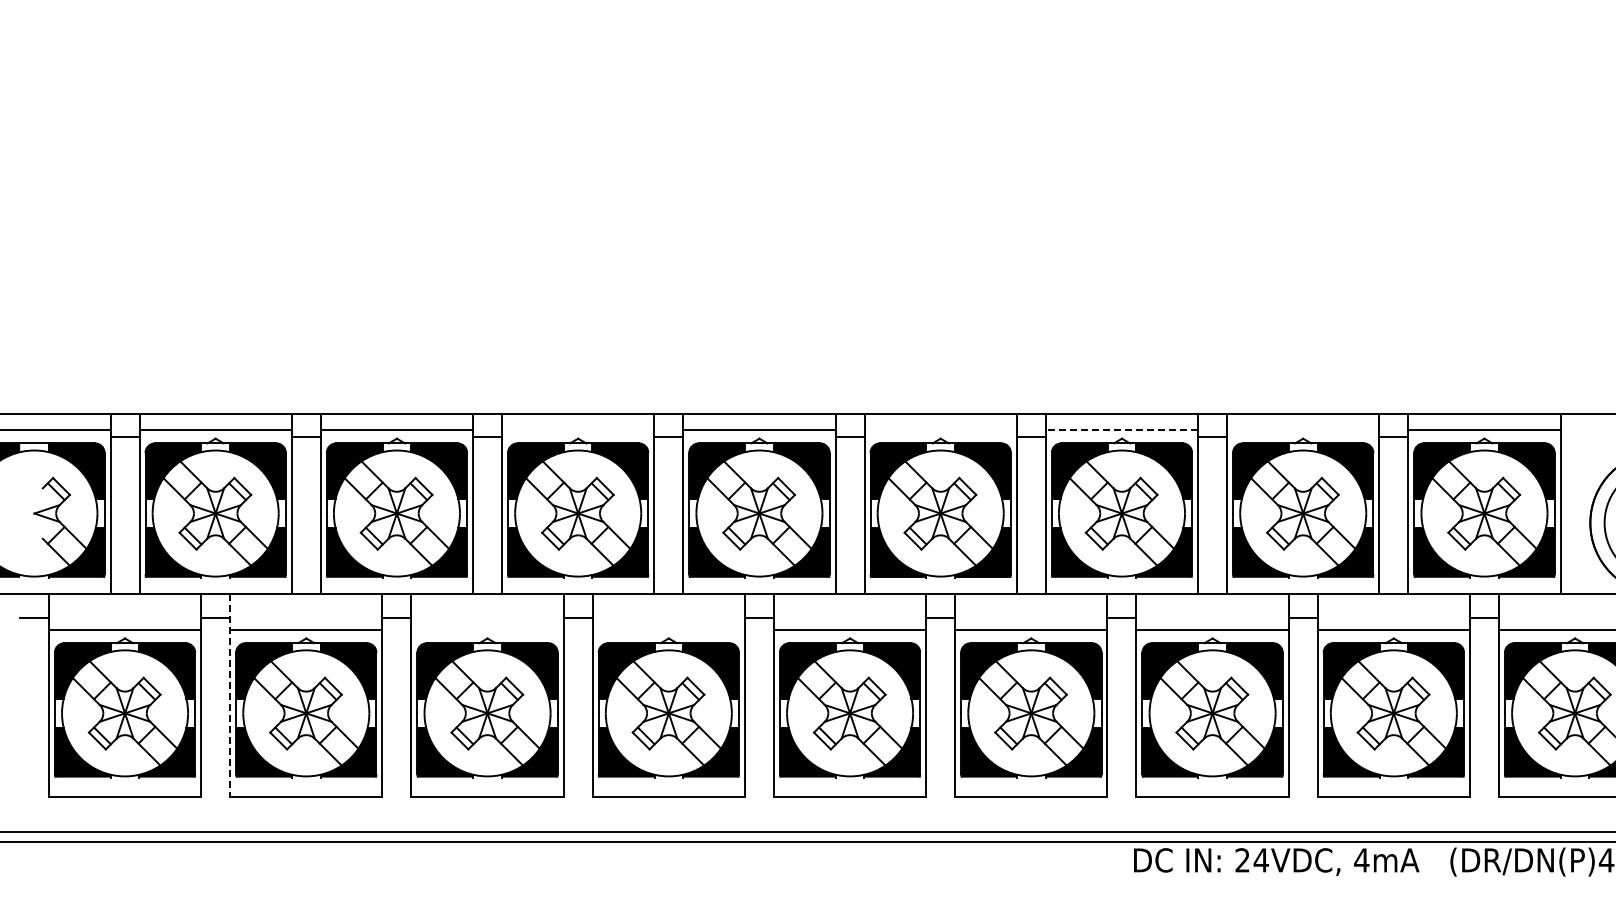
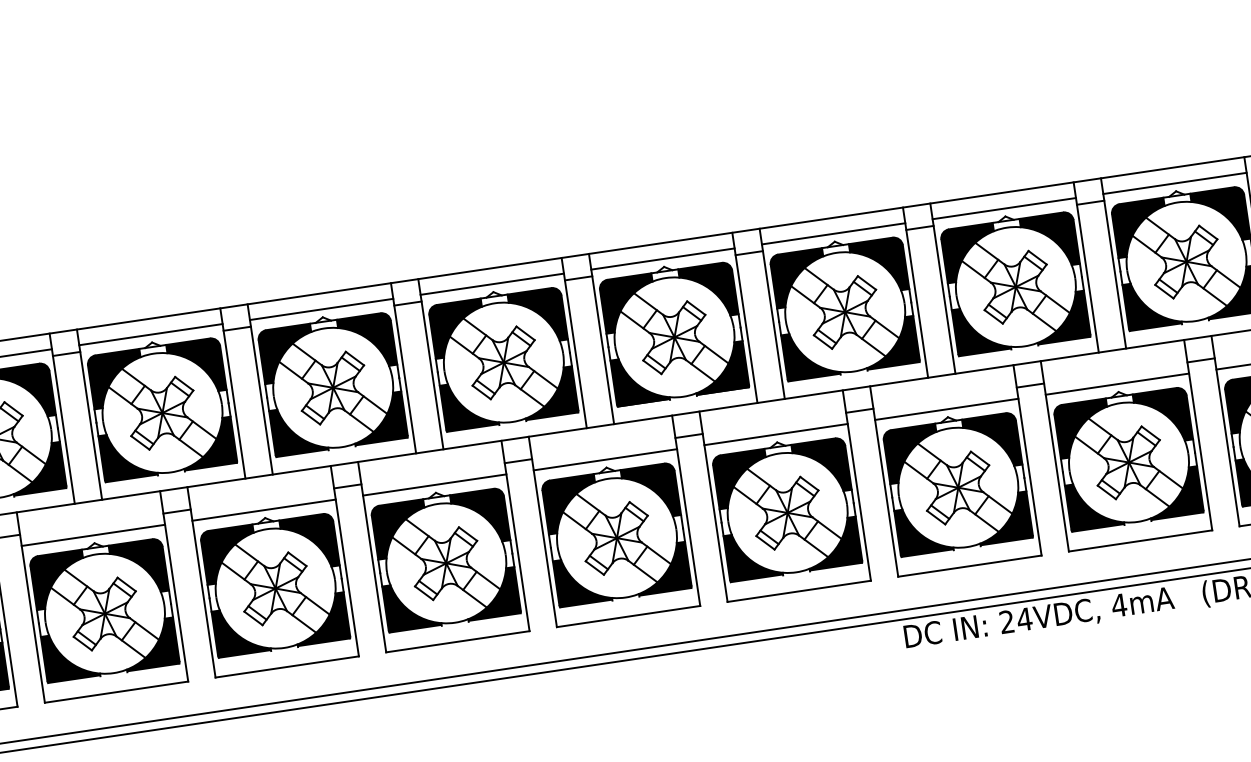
line: (578, 430) -> (321, 309), added
line: (940, 430) -> (662, 259), added
line: (1121, 430) -> (833, 234), dashed -> solid
line: (1303, 430) -> (1004, 208), added
line: (487, 630) -> (264, 510), added
line: (668, 630) -> (434, 485), added
line: (230, 696) -> (31, 608), dashed -> solid

